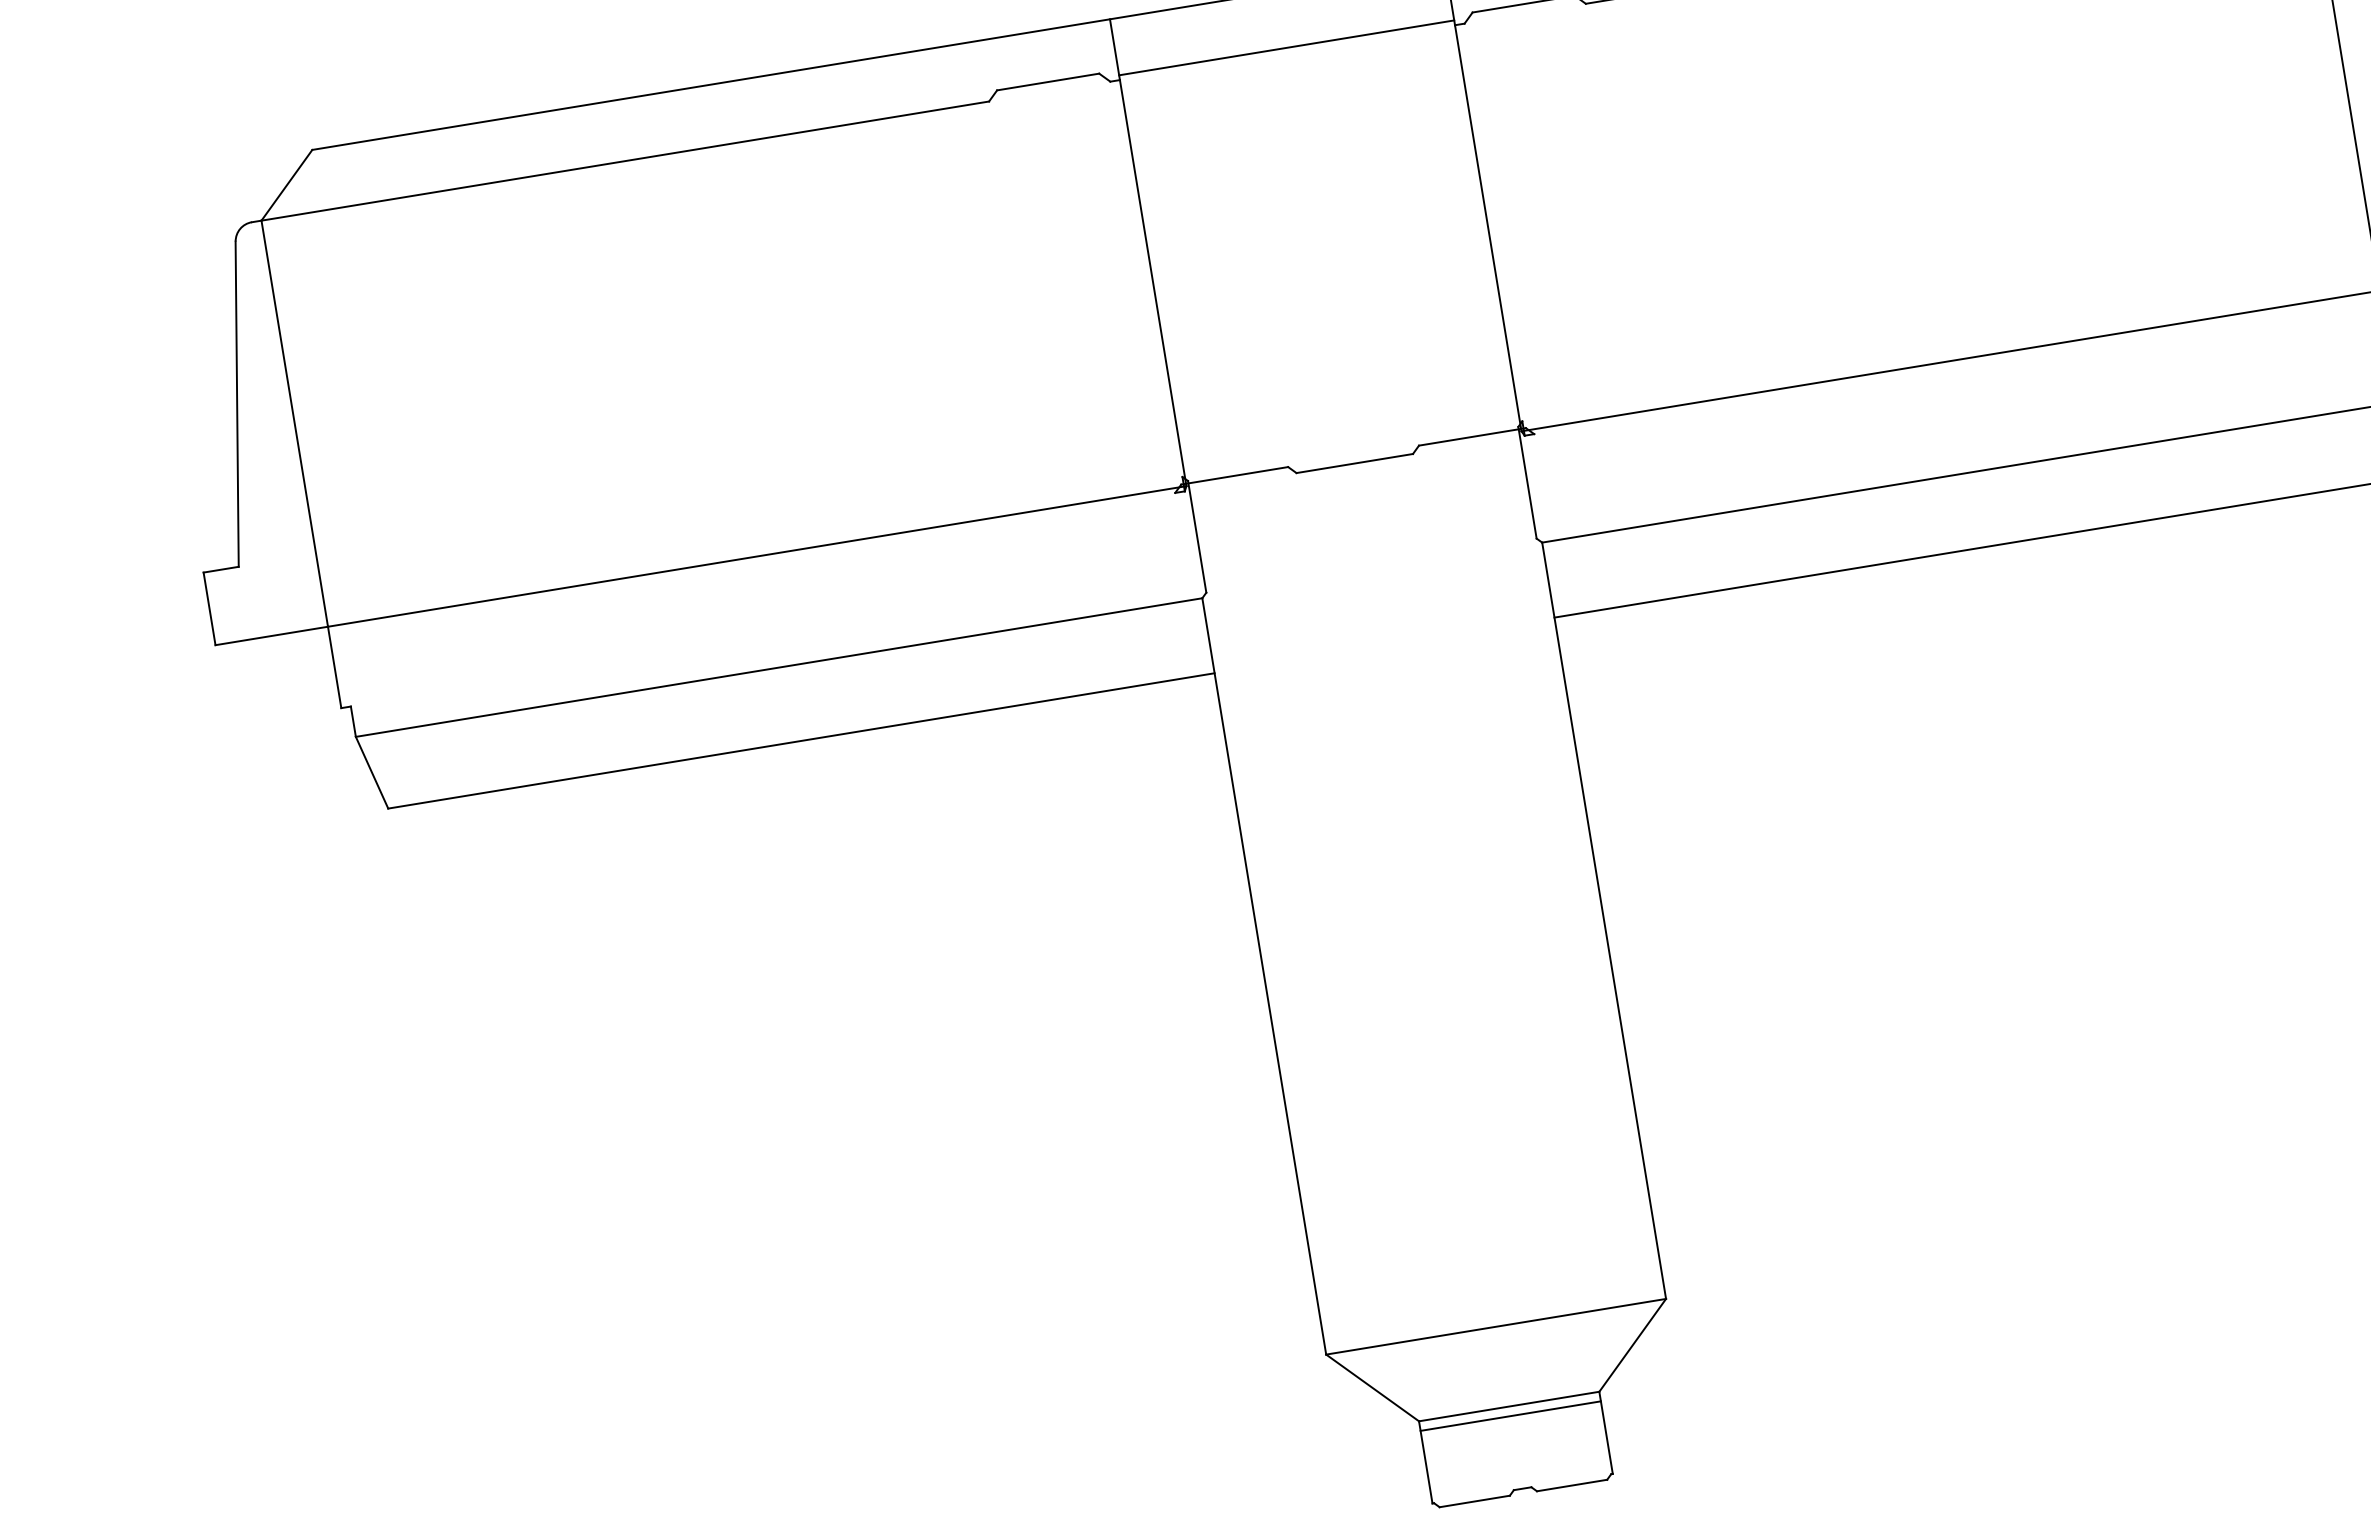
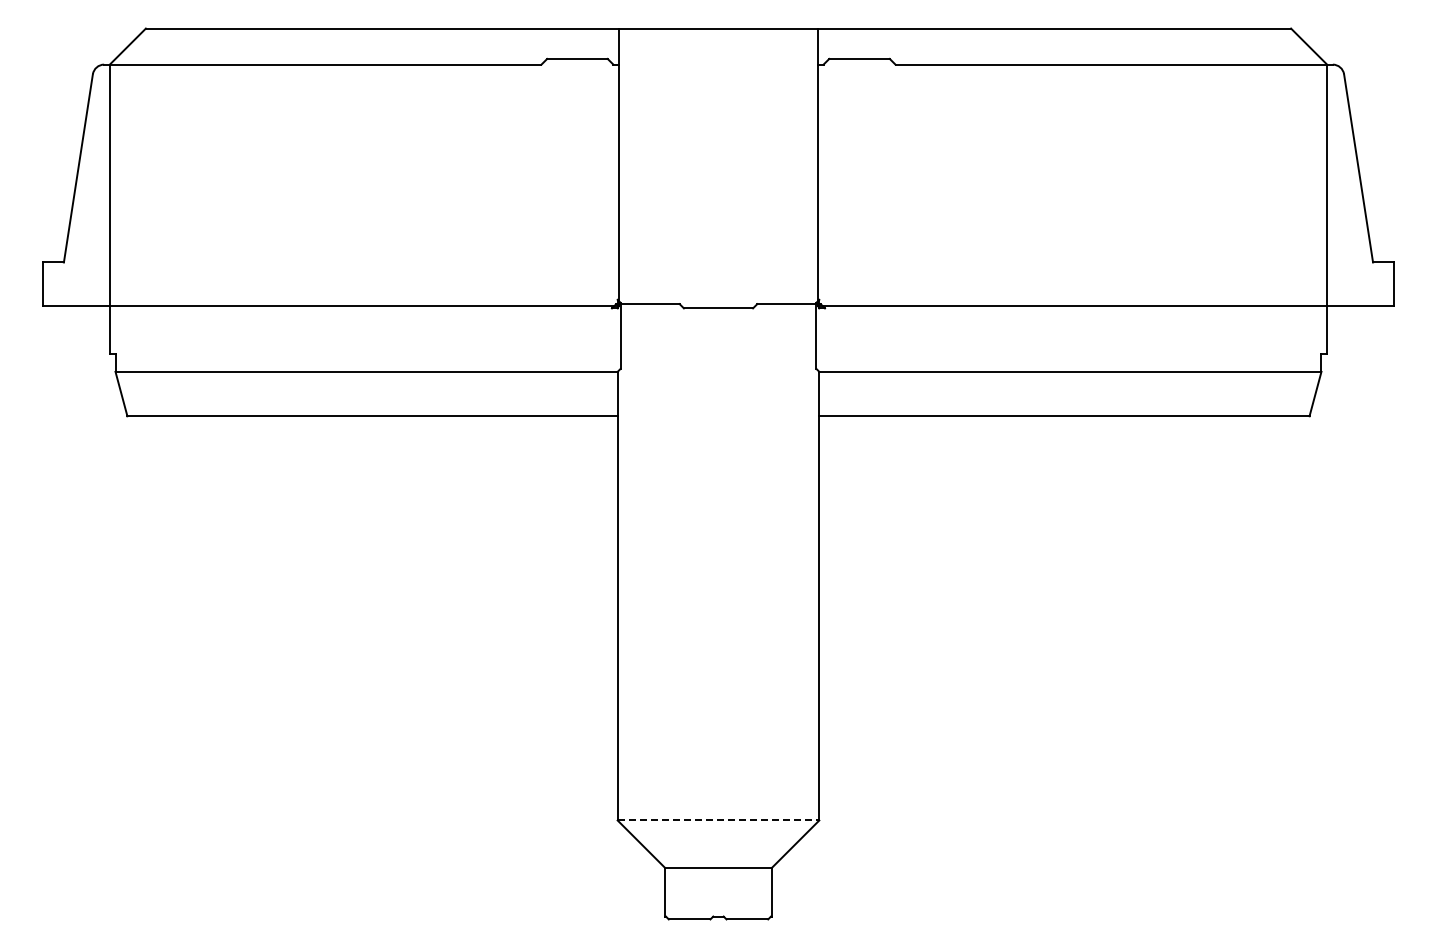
line: (1286, 47) -> (718, 61), removed
line: (1496, 1326) -> (718, 820), solid -> dashed
line: (1510, 1416) -> (718, 873), removed

